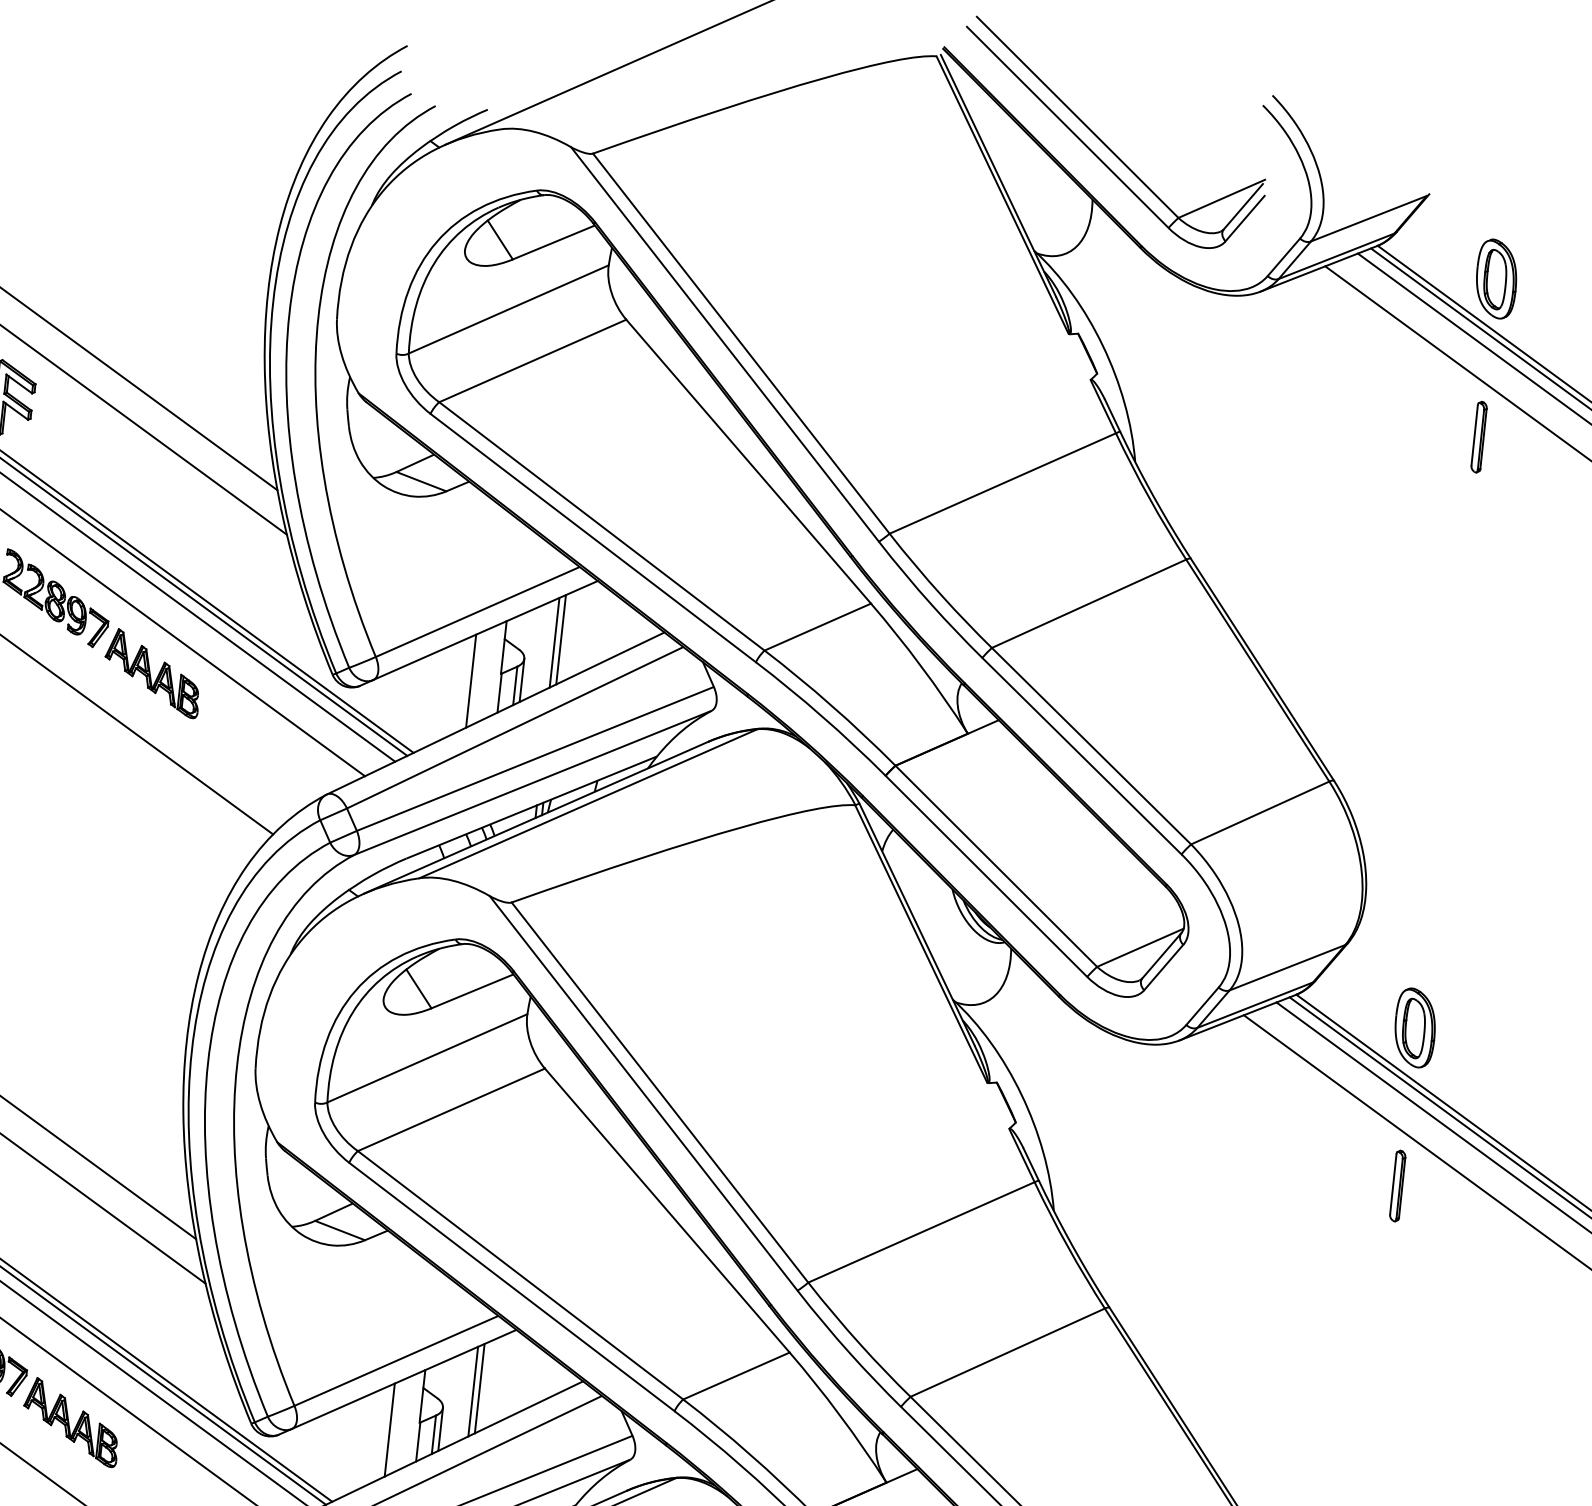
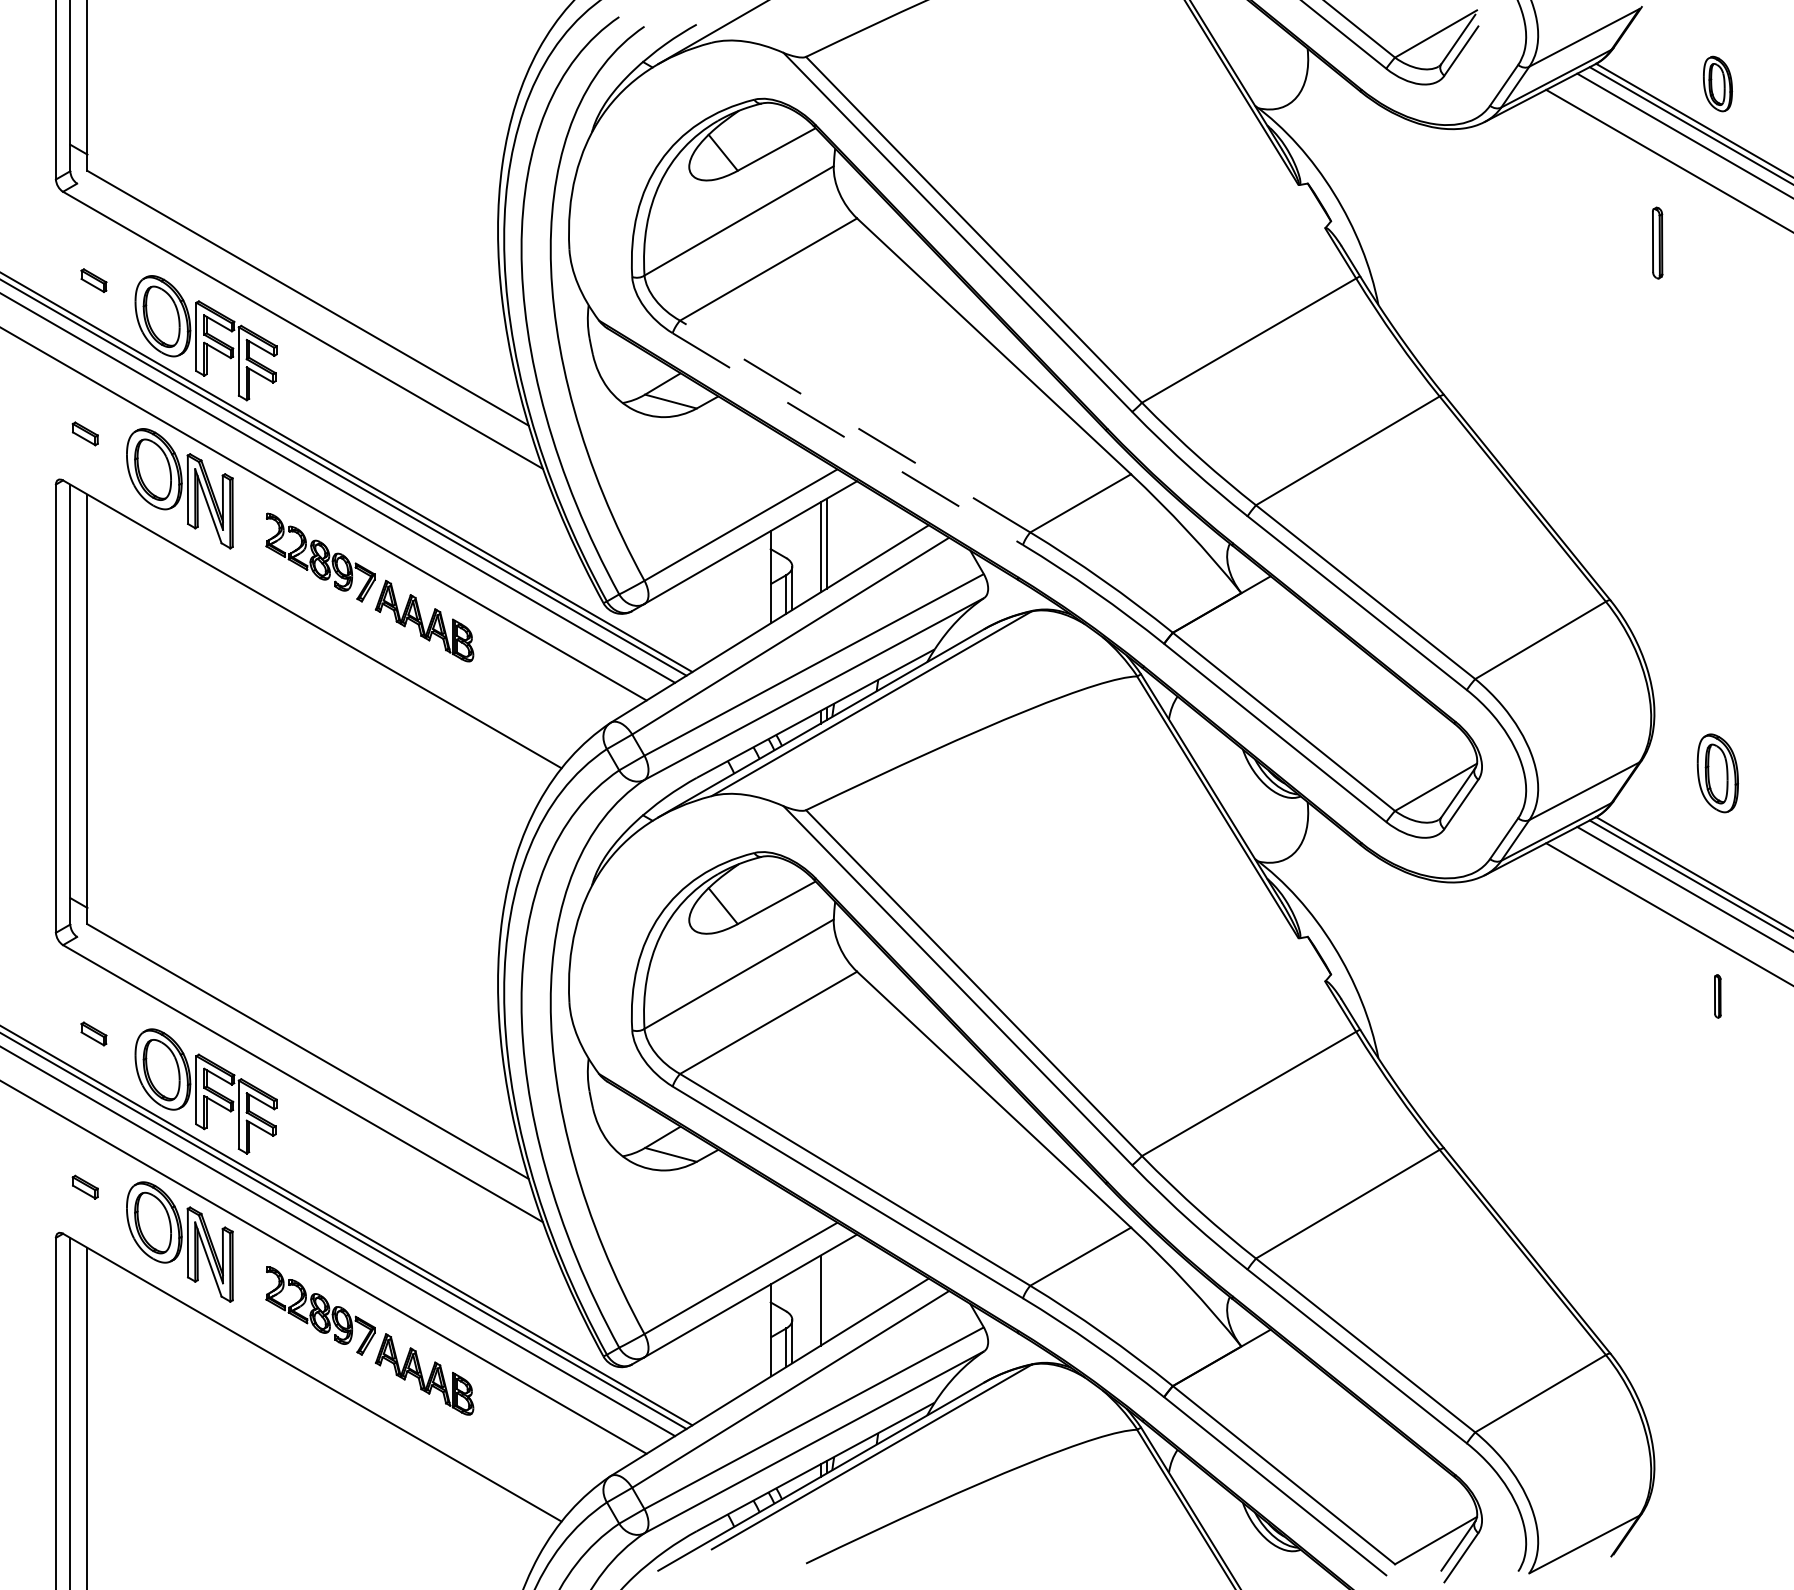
part: (1496, 278) -> (1717, 83), size x0.7
part: (1479, 436) -> (1657, 242), moved
line: (602, 526) -> (855, 426), solid -> dashed
line: (592, 538) -> (847, 439), solid -> dashed
line: (470, 681) -> (741, 594), removed
part: (1414, 1028) -> (1717, 773), moved
part: (1397, 1186) -> (1717, 996), size x0.6
line: (479, 1388) -> (826, 1296), removed
line: (389, 1429) -> (741, 1347), removed

